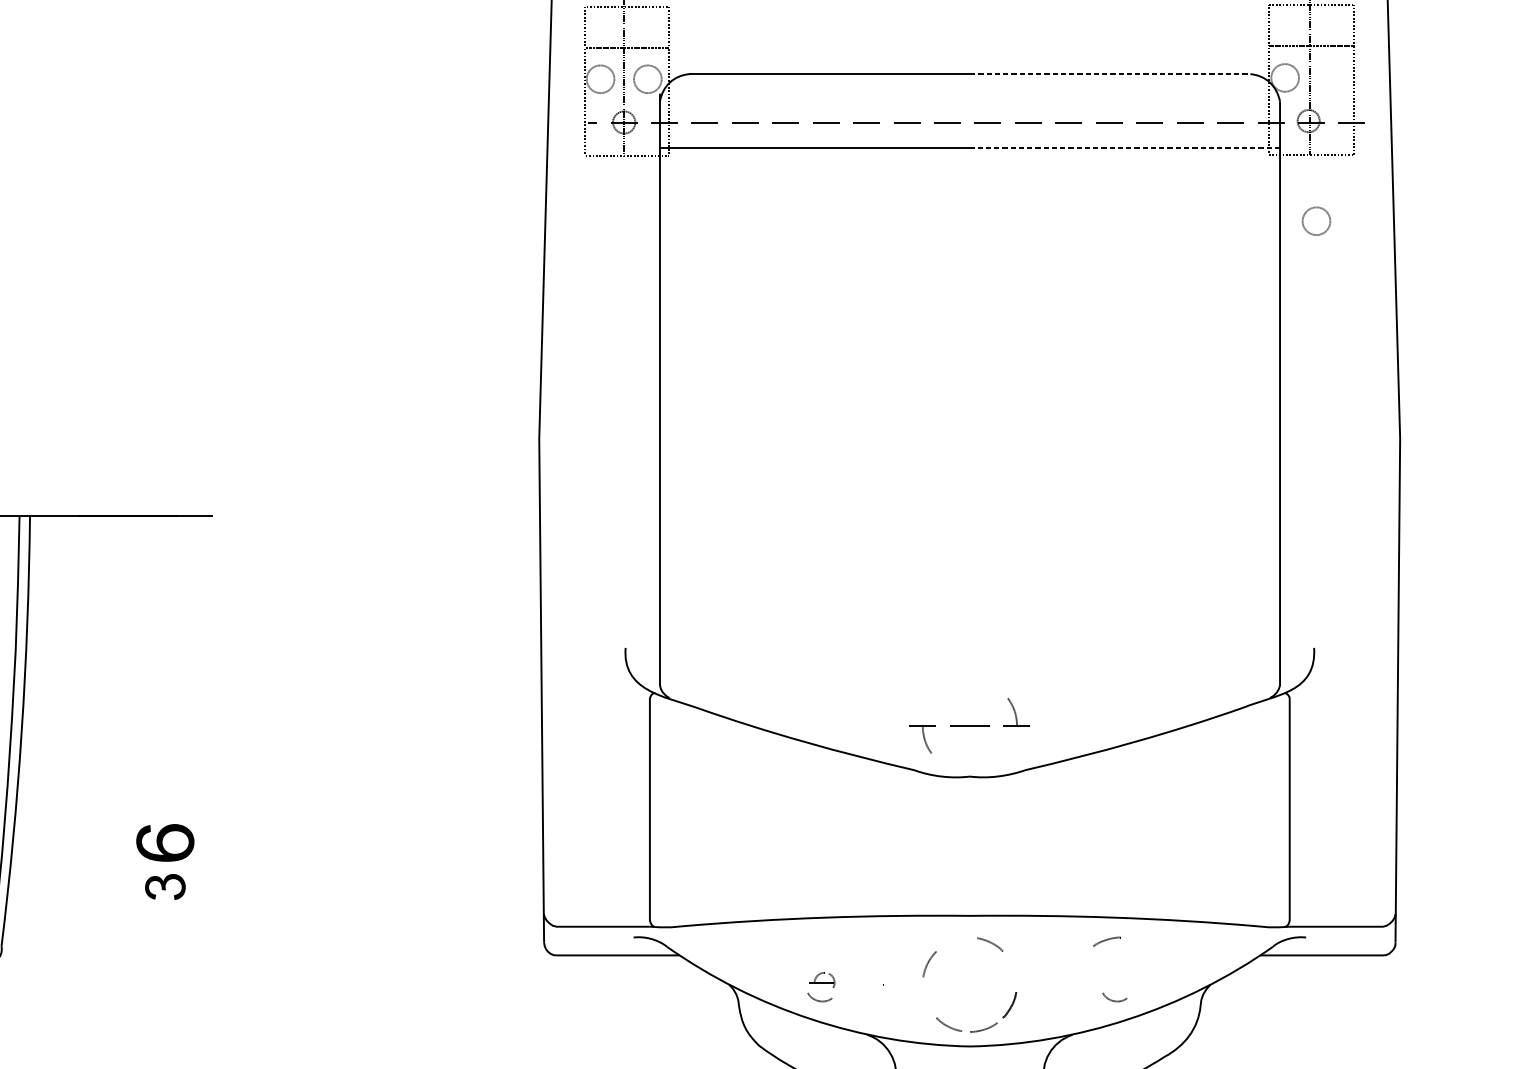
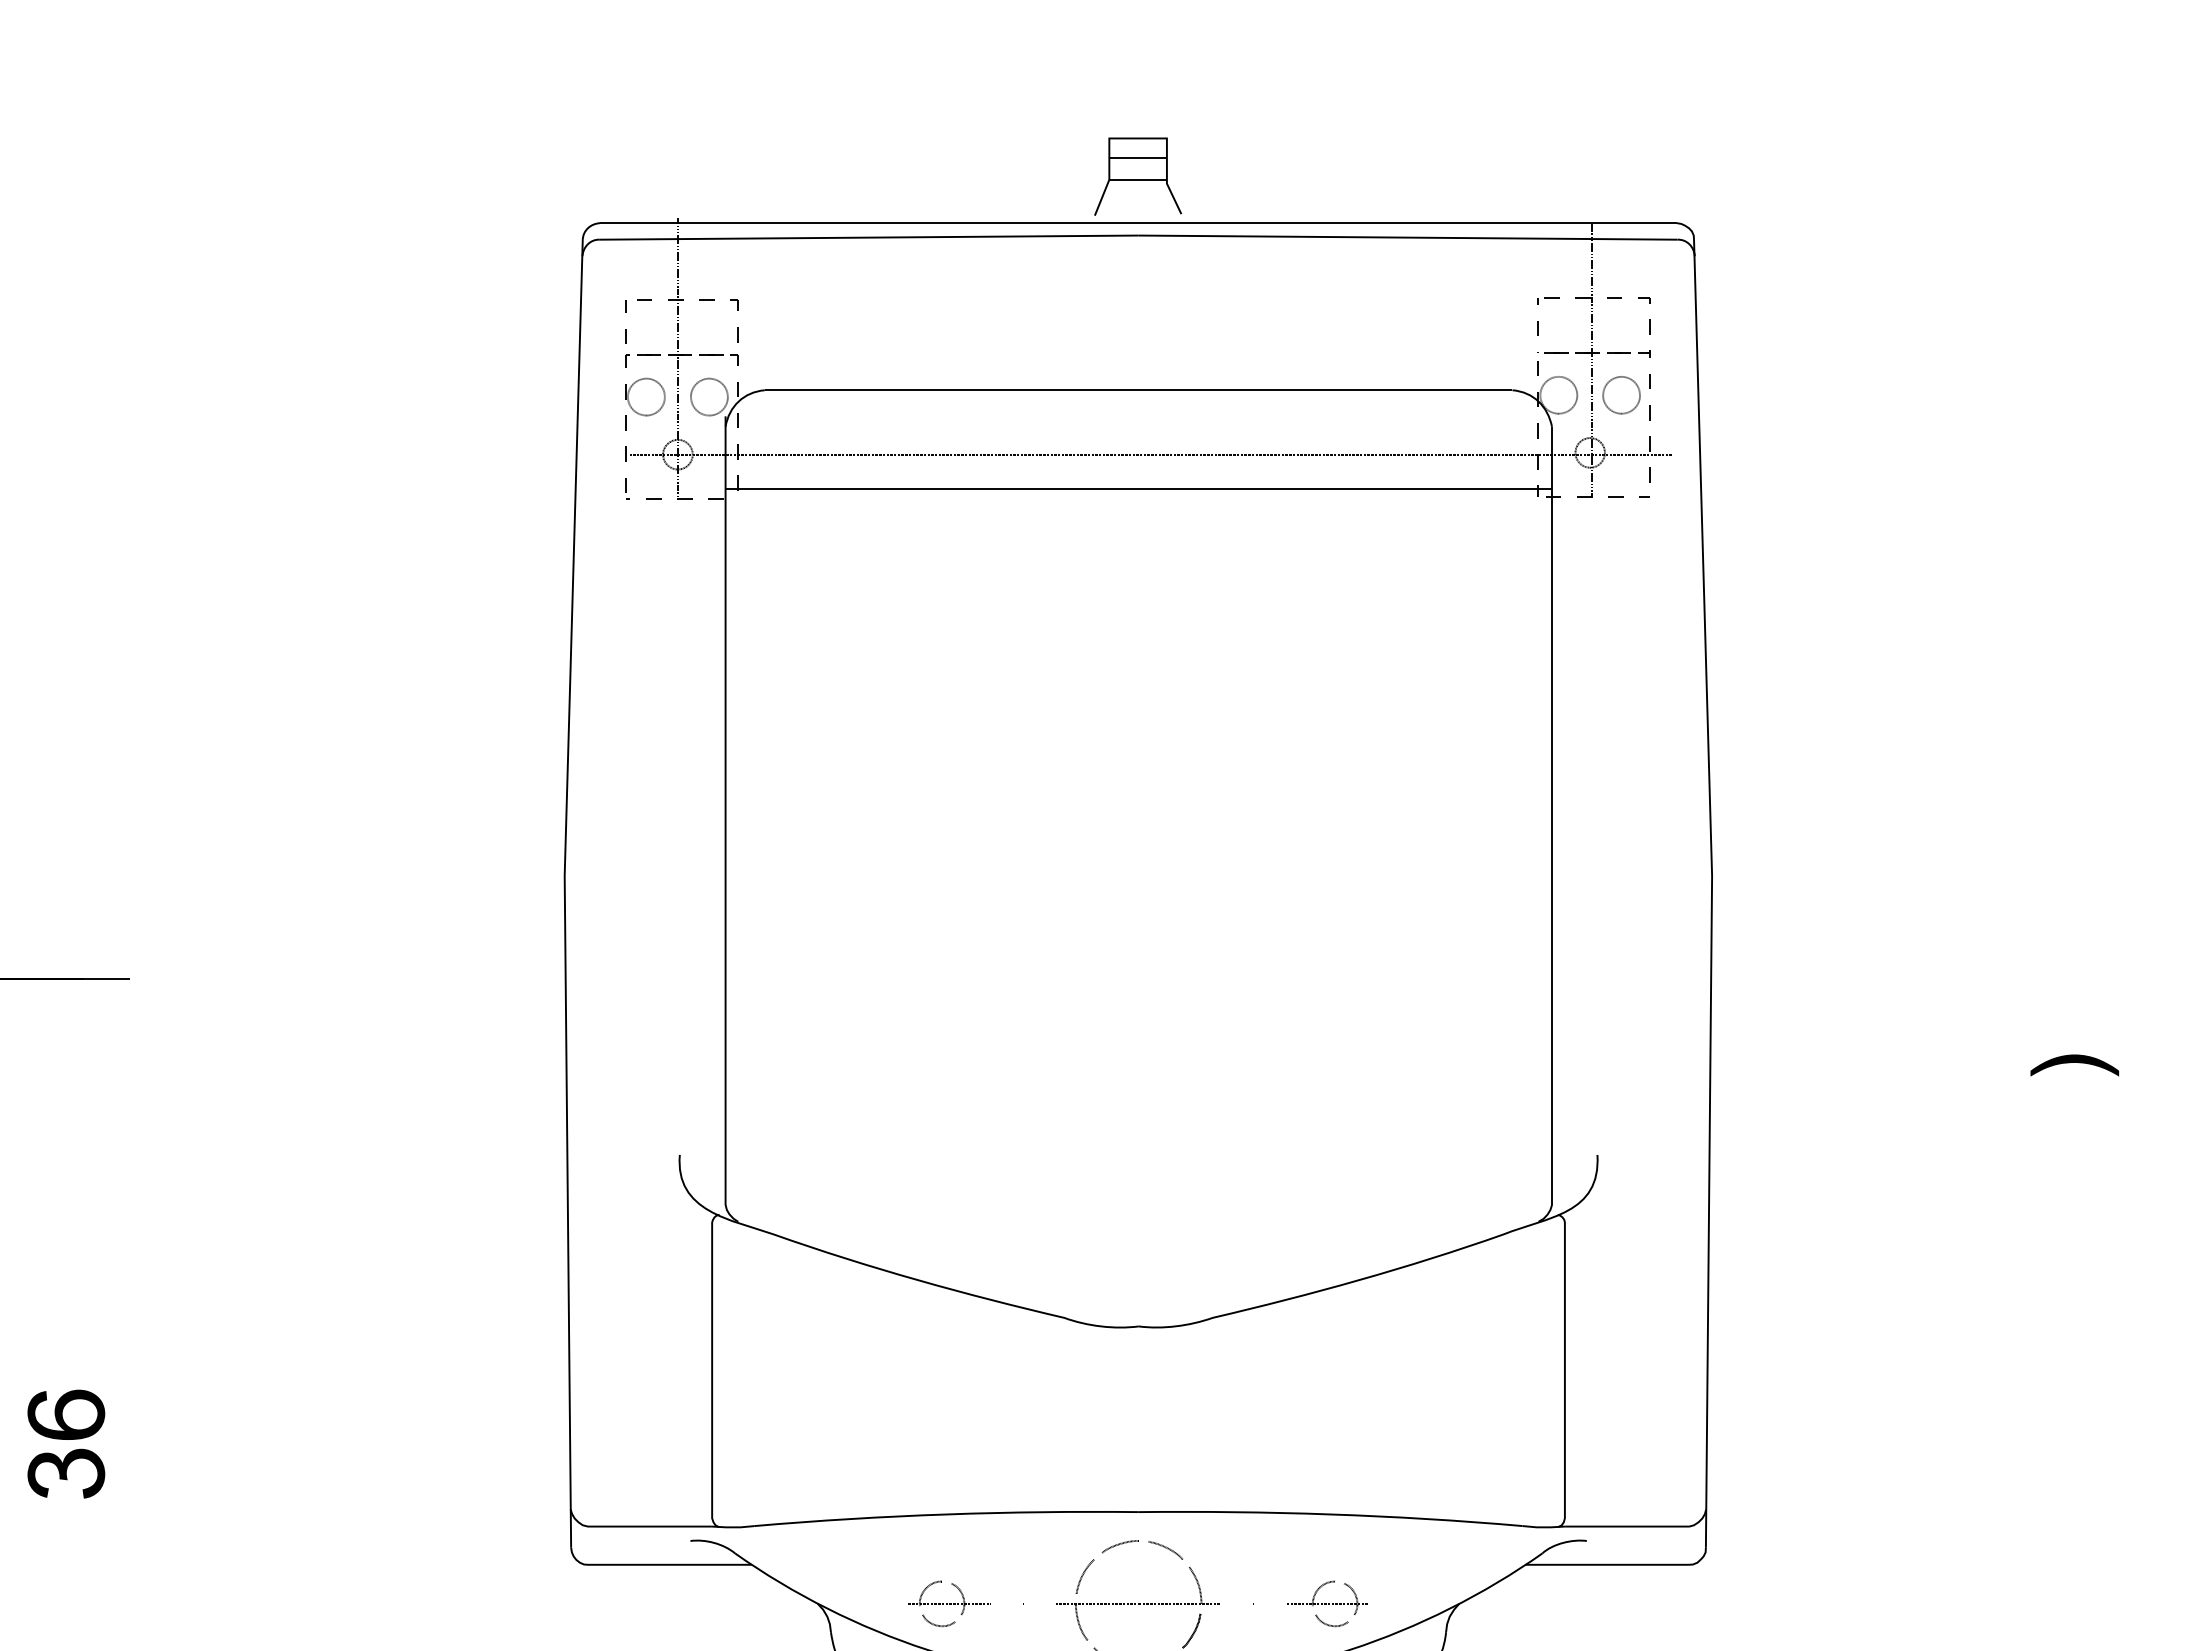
line: (1110, 74) -> (1325, 390), dashed -> solid
line: (1125, 147) -> (1345, 488), dashed -> solid
part: (1316, 221) -> (1621, 395), moved
part: (969, 725) -> (1137, 1603), moved
part: (165, 886) -> (66, 1473), size x1.43
part: (1106, 941) -> (1119, 1546), moved
part: (827, 979) -> (949, 1597), size x1.67
part: (1110, 984) -> (1326, 1603), added

